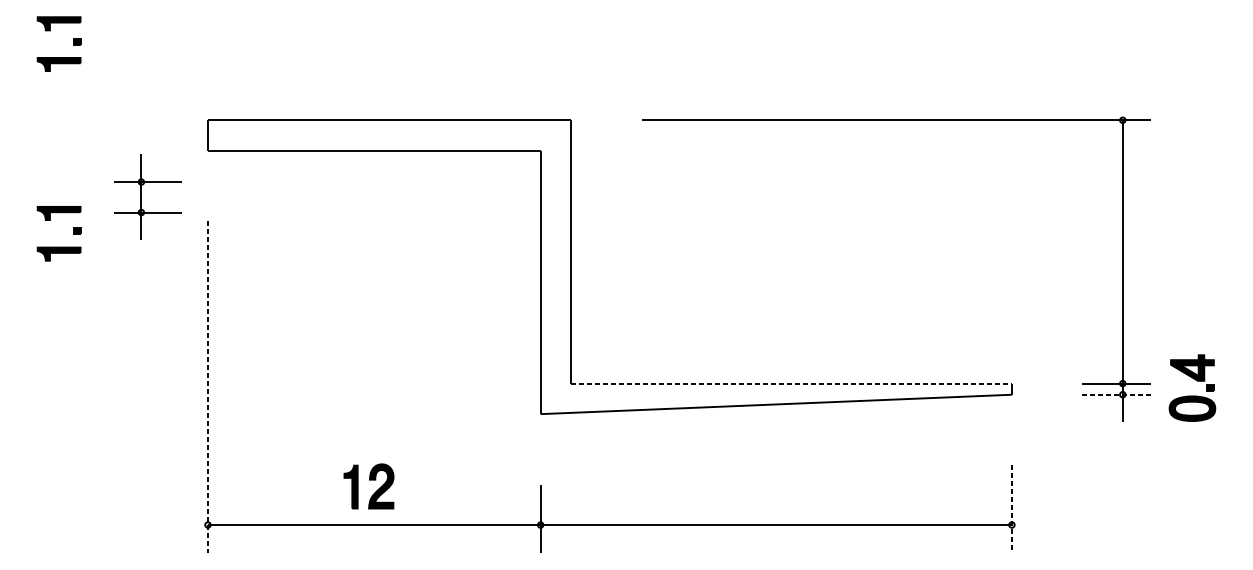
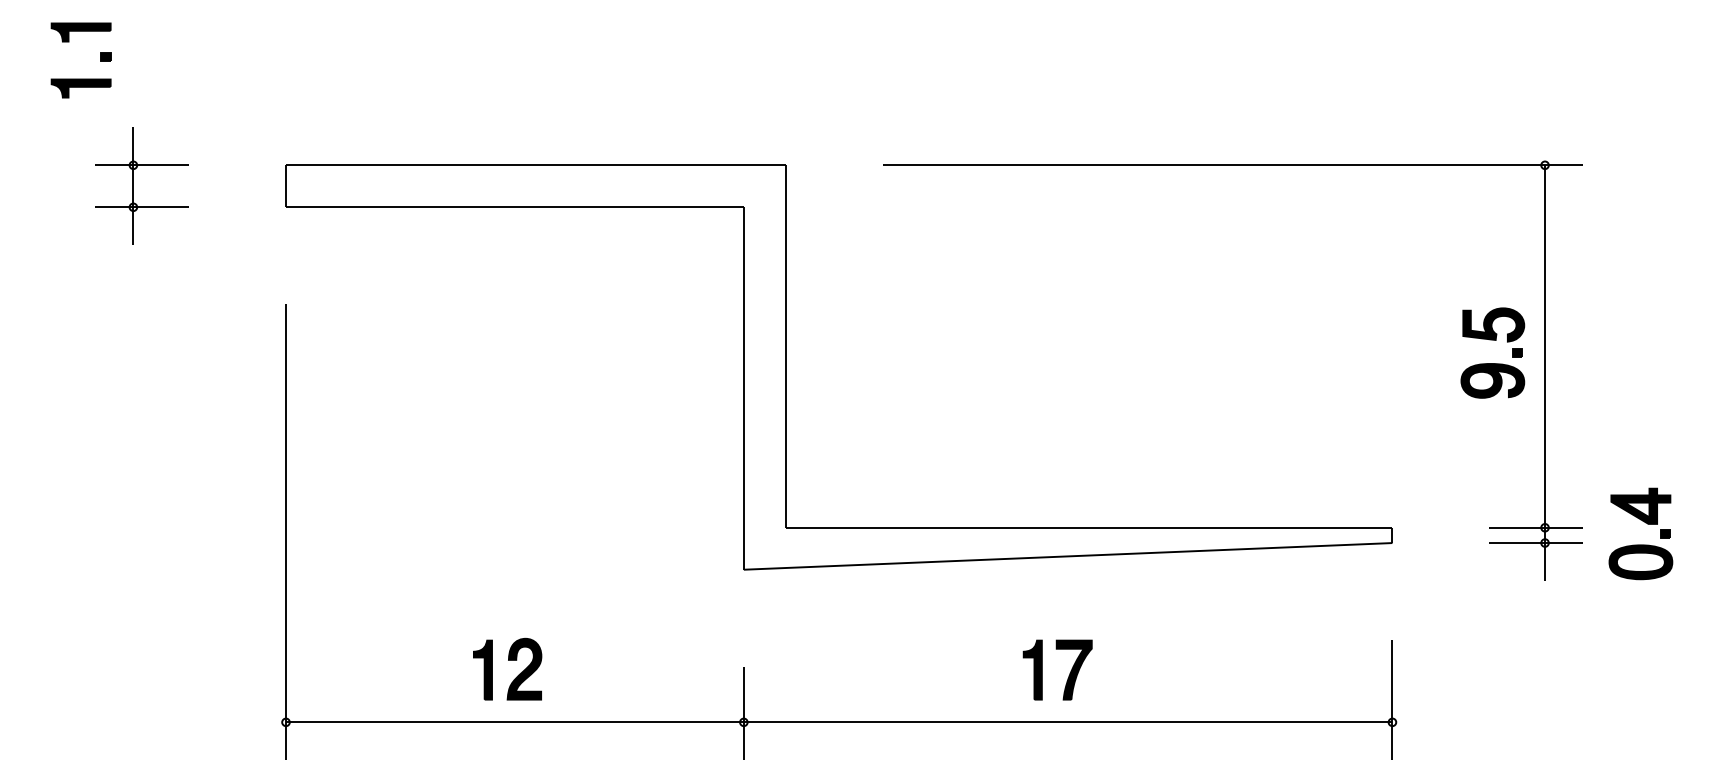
part: (141, 196) -> (133, 185), moved
part: (58, 246) -> (80, 339), removed
part: (1084, 264) -> (1492, 363), added
line: (791, 383) -> (1089, 527), dashed -> solid
line: (208, 387) -> (286, 532), dashed -> solid
line: (1116, 395) -> (1536, 543), dashed -> solid
part: (776, 490) -> (1068, 675), added
line: (1011, 509) -> (1392, 700), dashed -> solid

